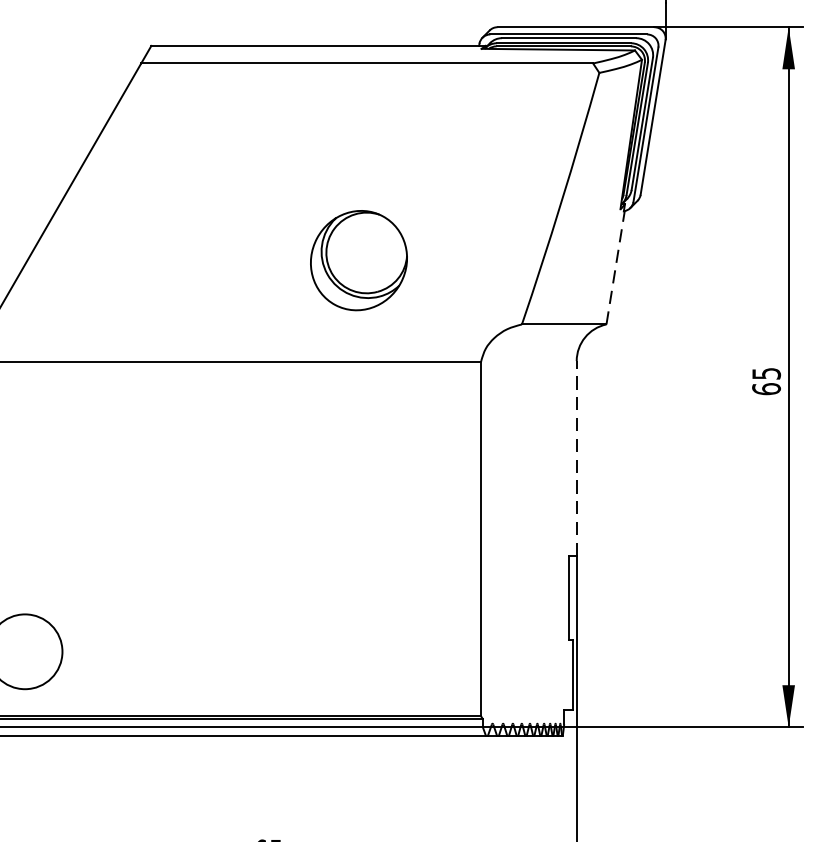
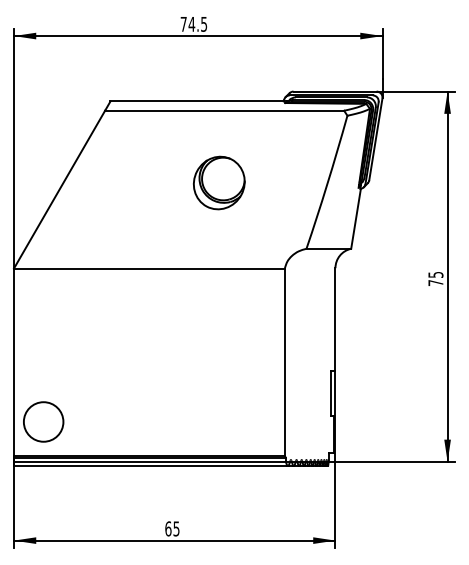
part: (359, 259) -> (219, 182), moved
line: (616, 267) -> (356, 218), dashed -> solid
text: (765, 388) -> (435, 282), 65 -> 75
line: (576, 458) -> (335, 319), dashed -> solid

